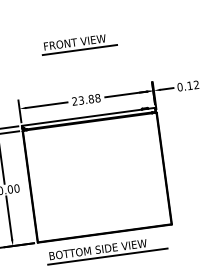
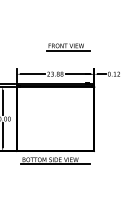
part: (79, 44) -> (68, 47), moved

